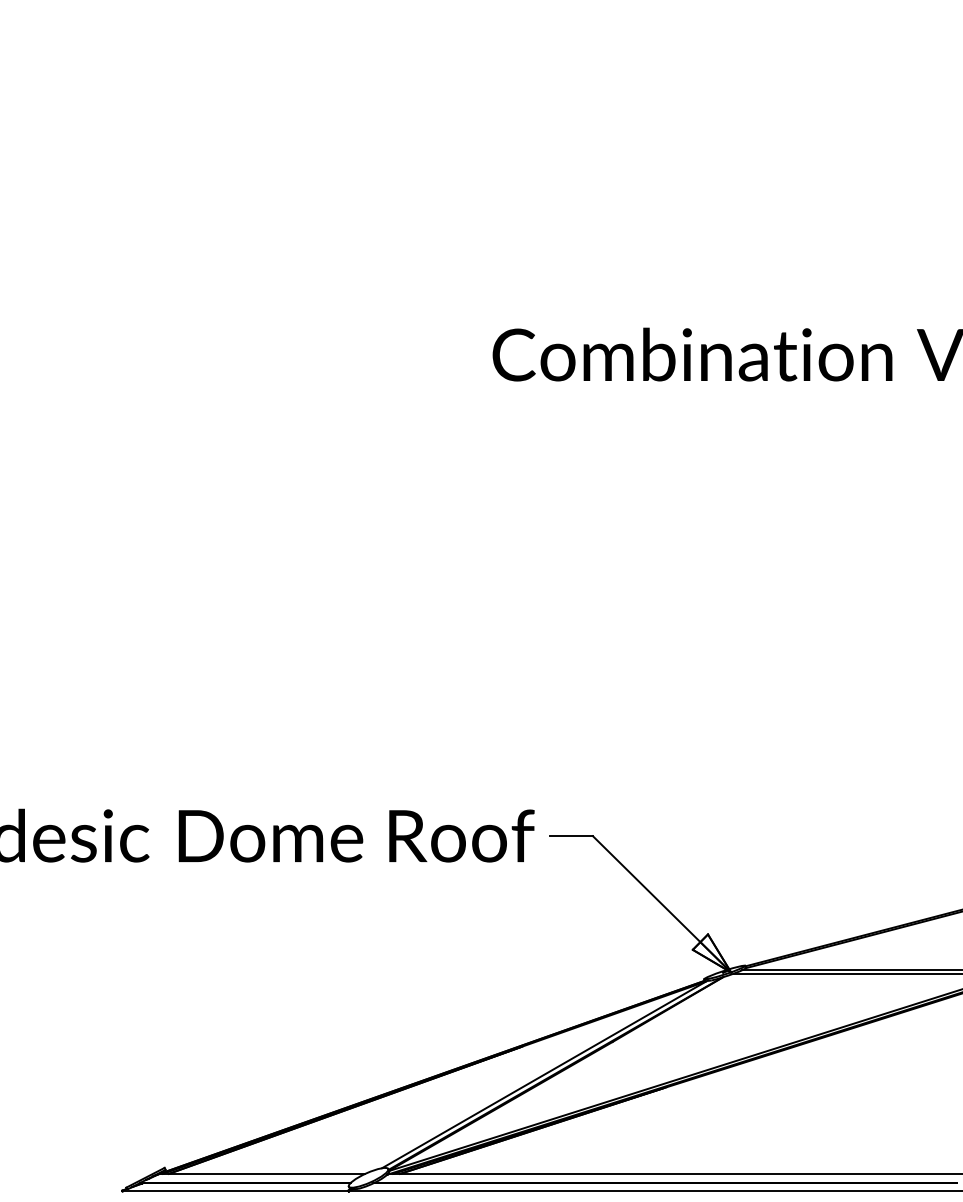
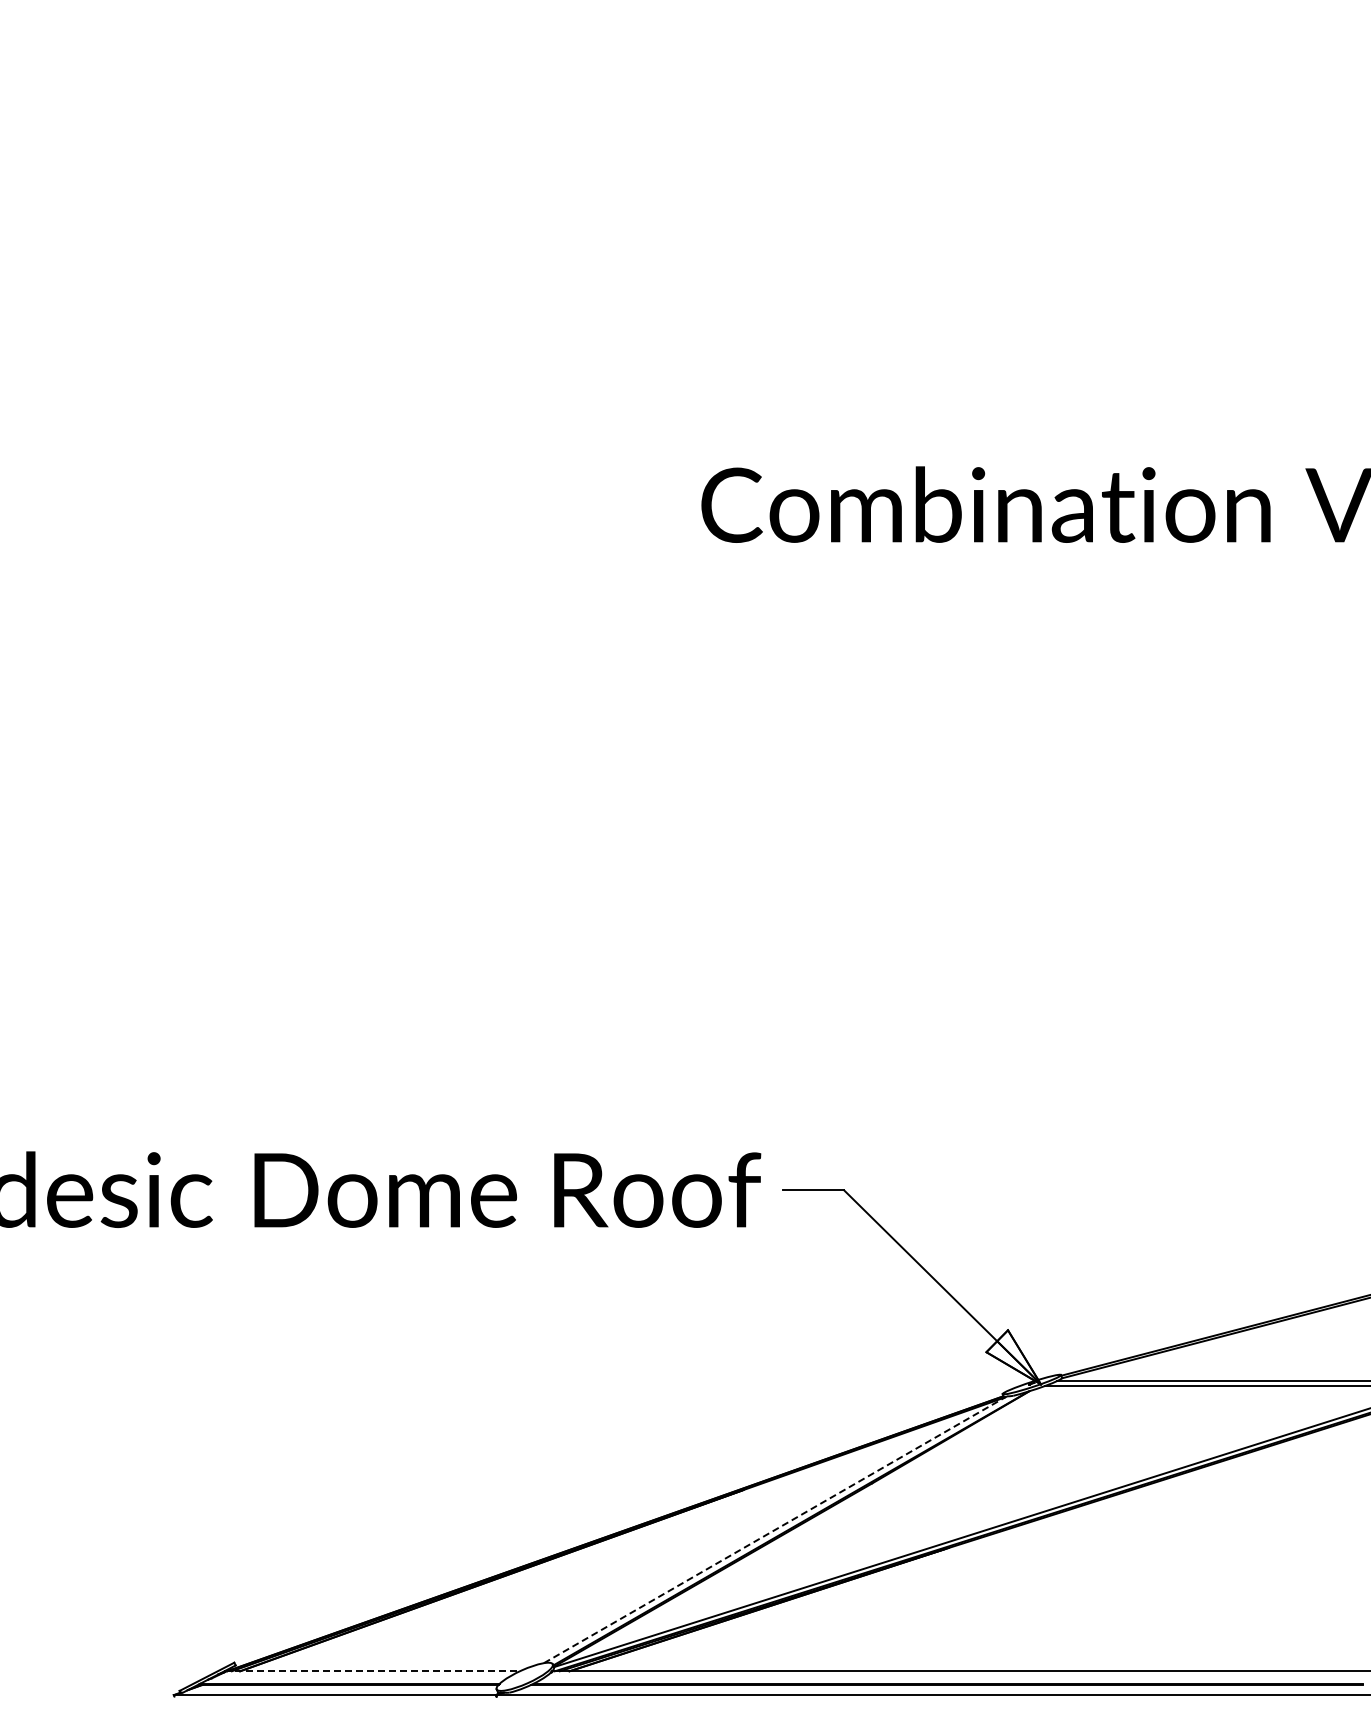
line: (544, 1074) -> (775, 1529), solid -> dashed
line: (261, 1174) -> (372, 1671), solid -> dashed

